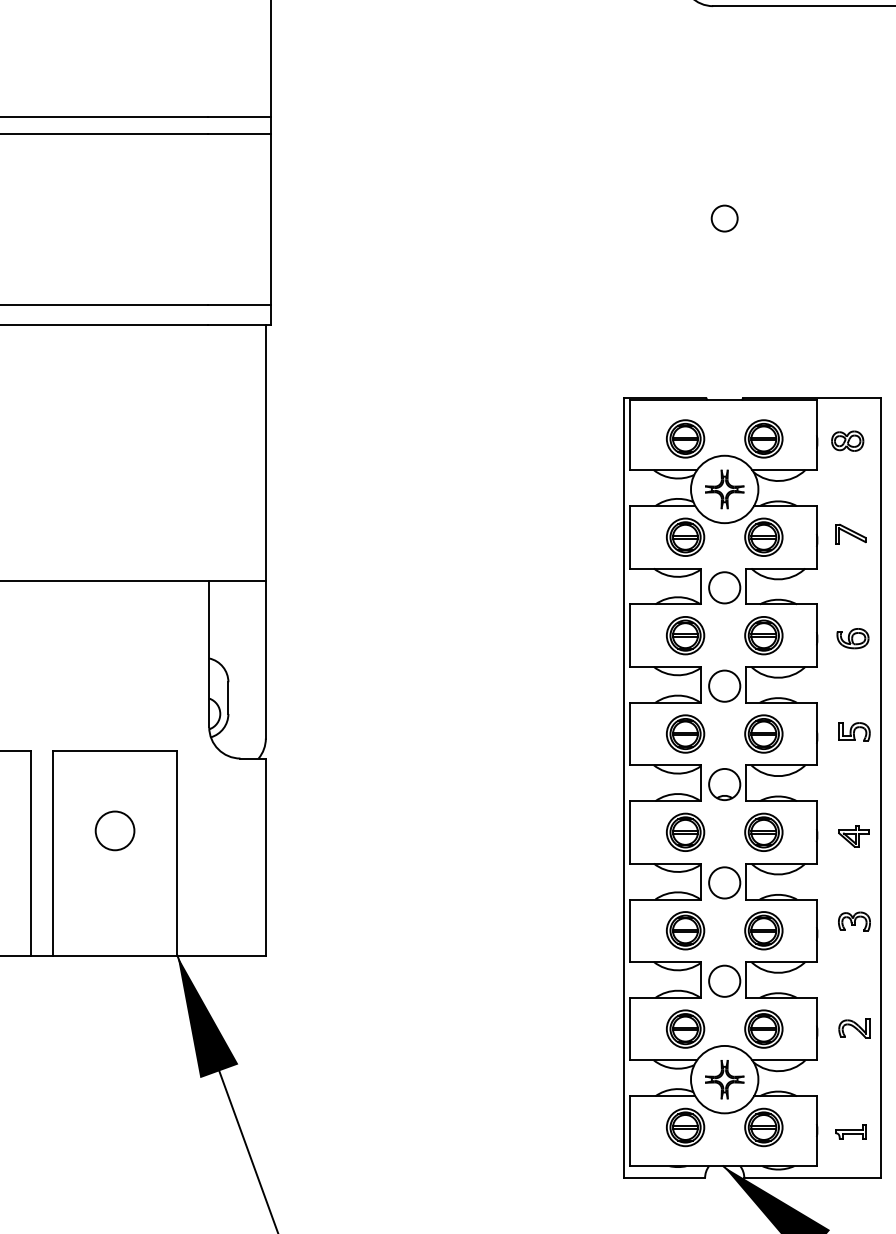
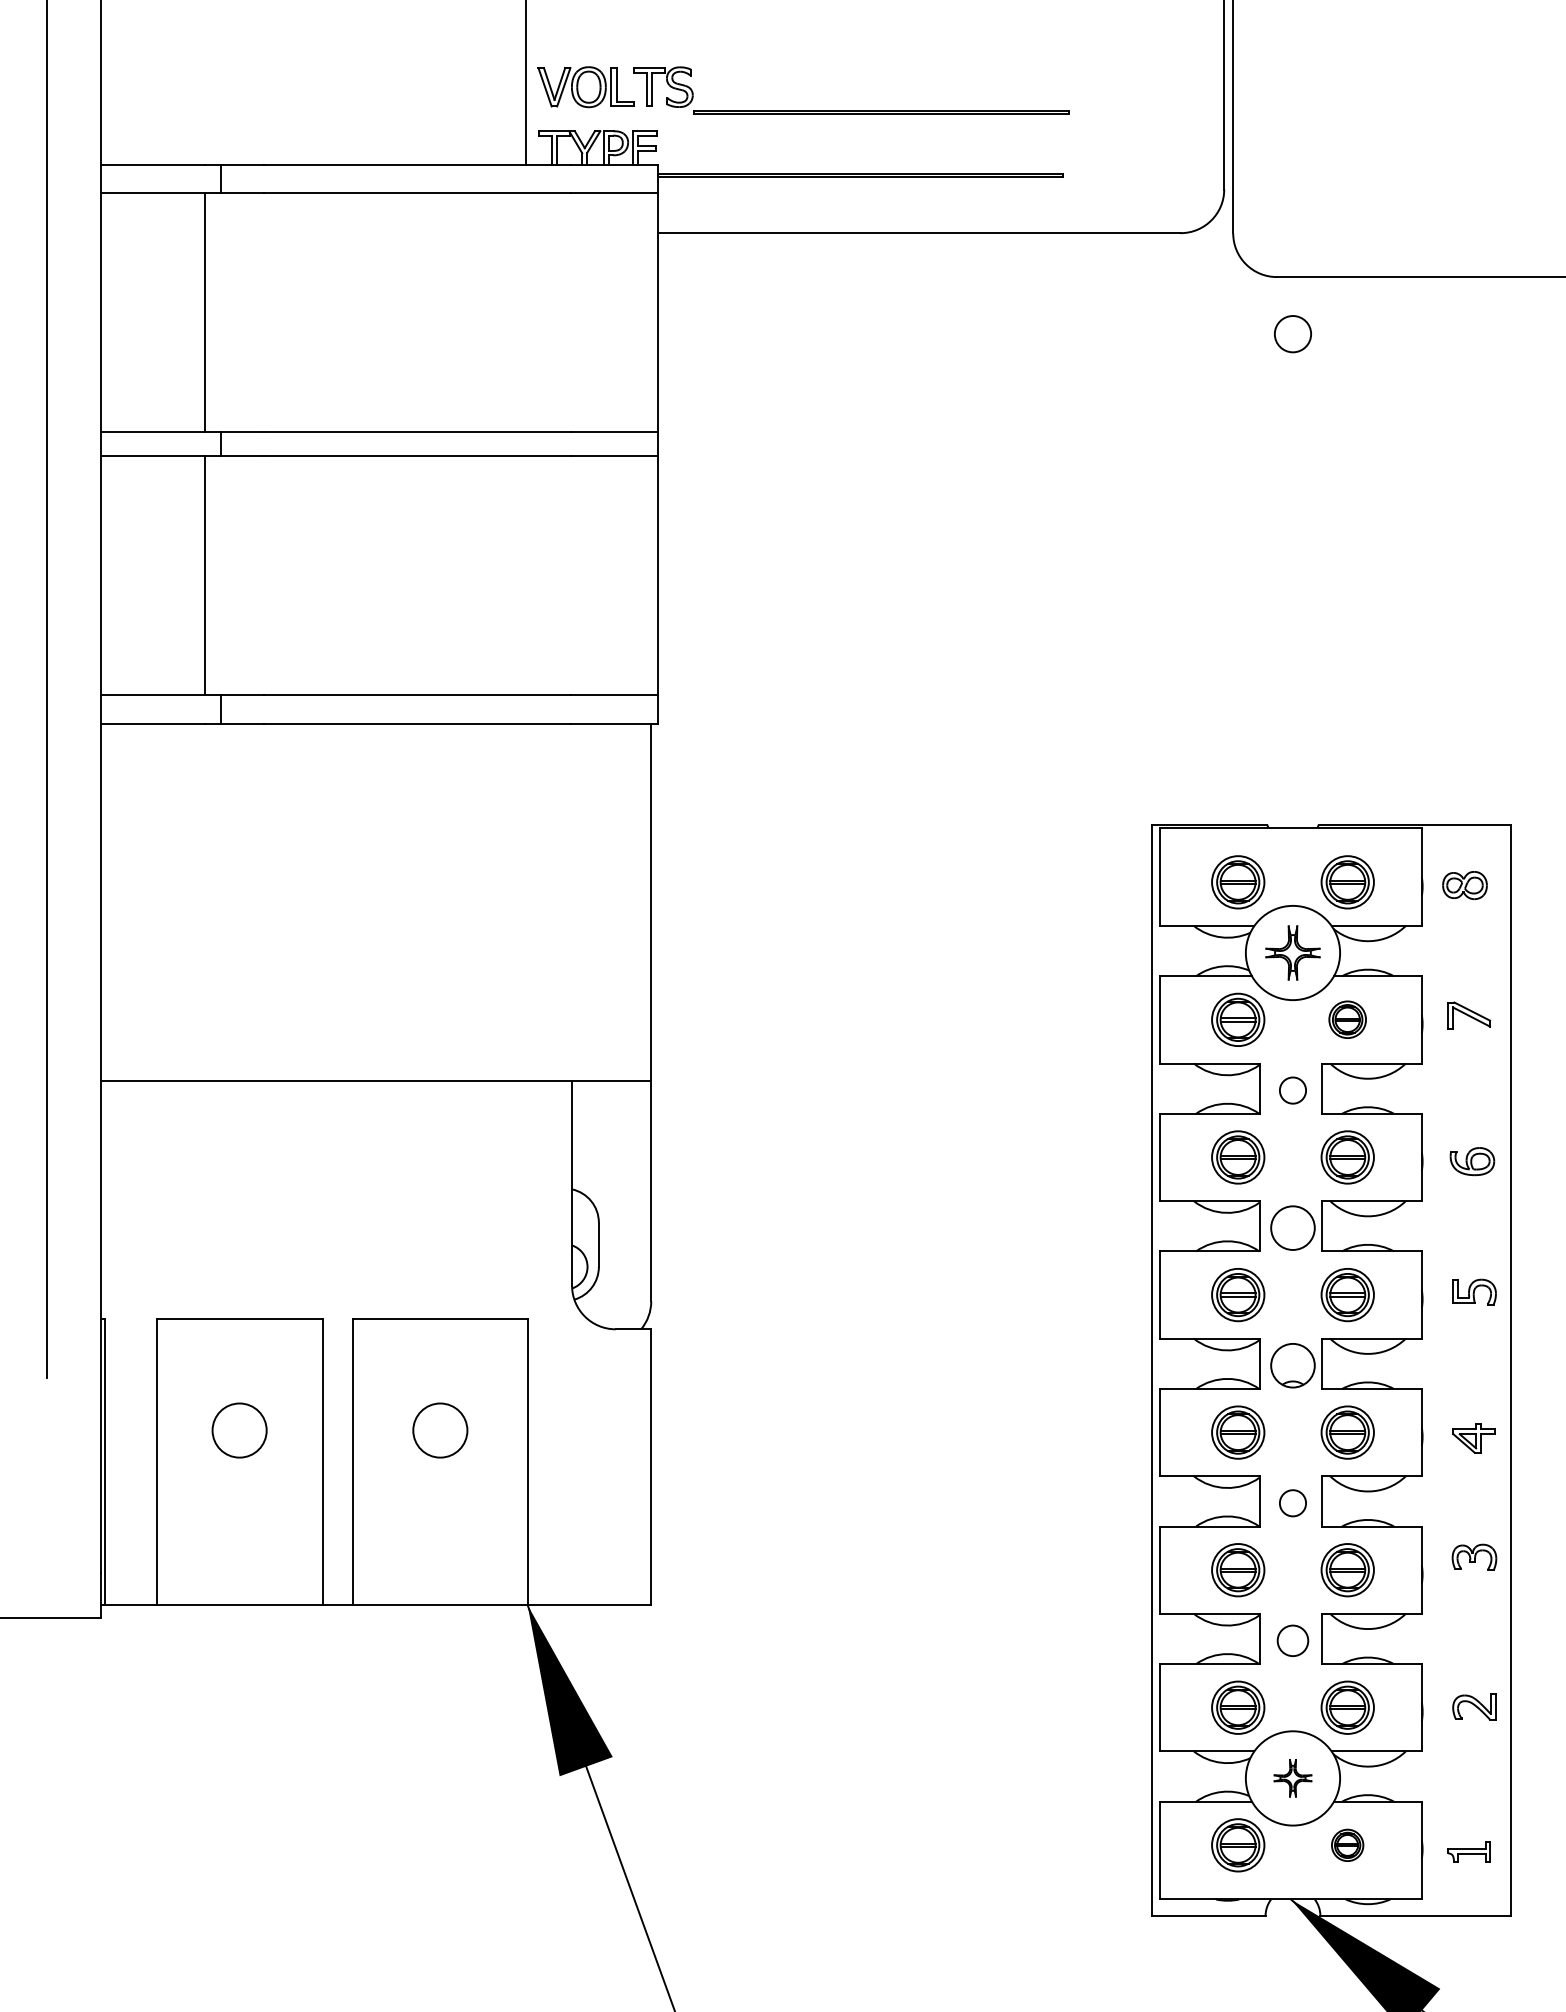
circle: (724, 218) -> (1292, 334), moved
part: (763, 537) -> (1347, 1019), size x0.7
circle: (724, 587) -> (1292, 1090), size x0.6
circle: (724, 883) -> (1292, 1503), size x0.6
circle: (724, 981) -> (1292, 1640), size x0.7
part: (724, 1078) -> (1292, 1777), size x0.7
part: (763, 1127) -> (1347, 1845), size x0.6

